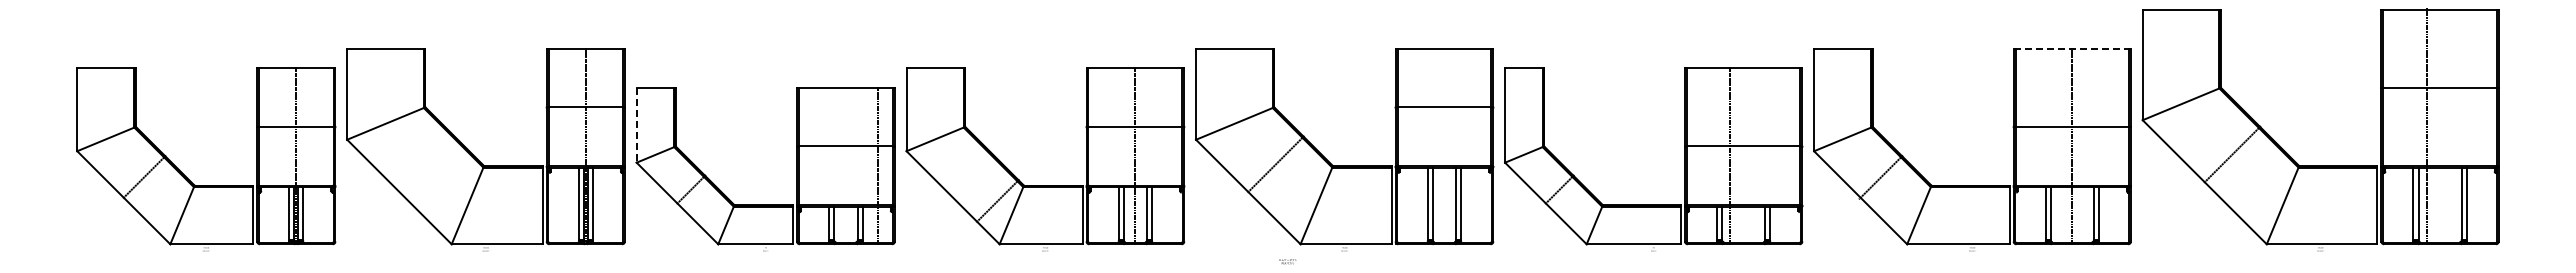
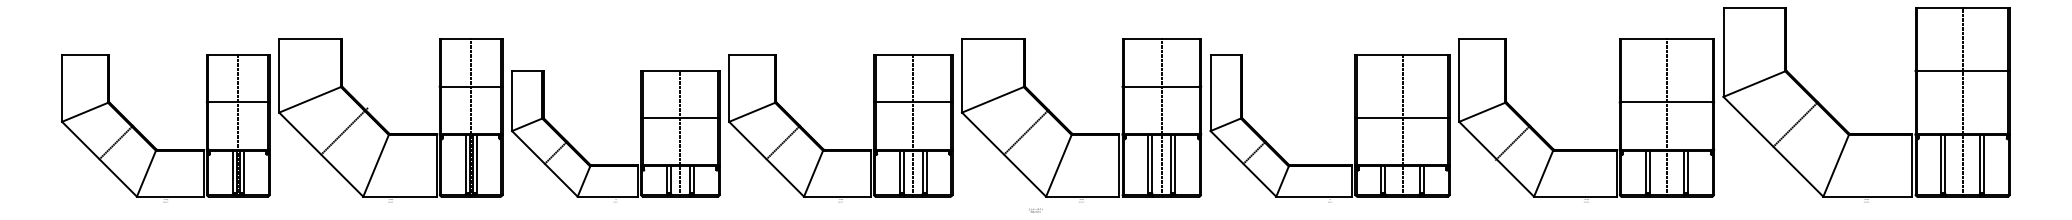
line: (2072, 48) -> (1667, 39), dashed -> solid
line: (636, 125) -> (511, 101), dashed -> solid
line: (2427, 126) -> (1963, 101), moved
line: (1444, 146) -> (1161, 118), added
line: (1729, 156) -> (1402, 126), moved
line: (427, 162) -> (343, 130), added
line: (877, 165) -> (680, 133), moved
line: (997, 200) -> (783, 142), moved

